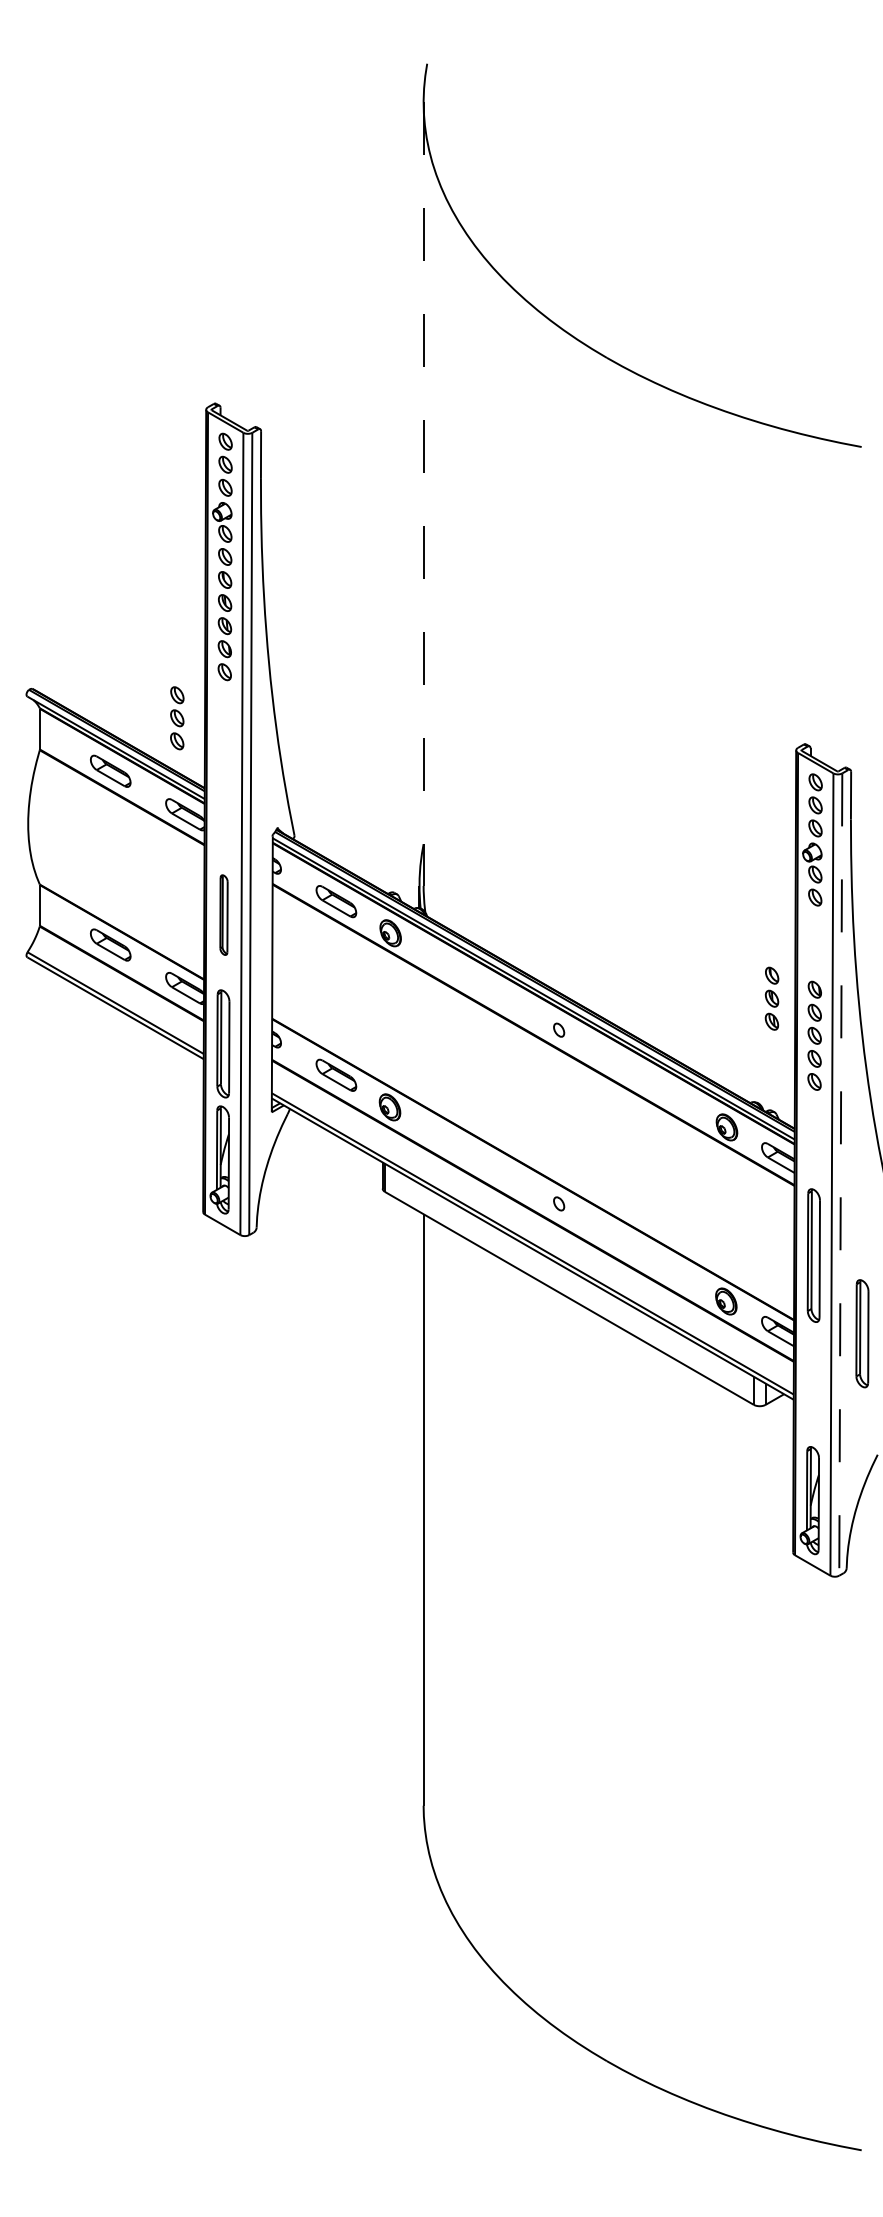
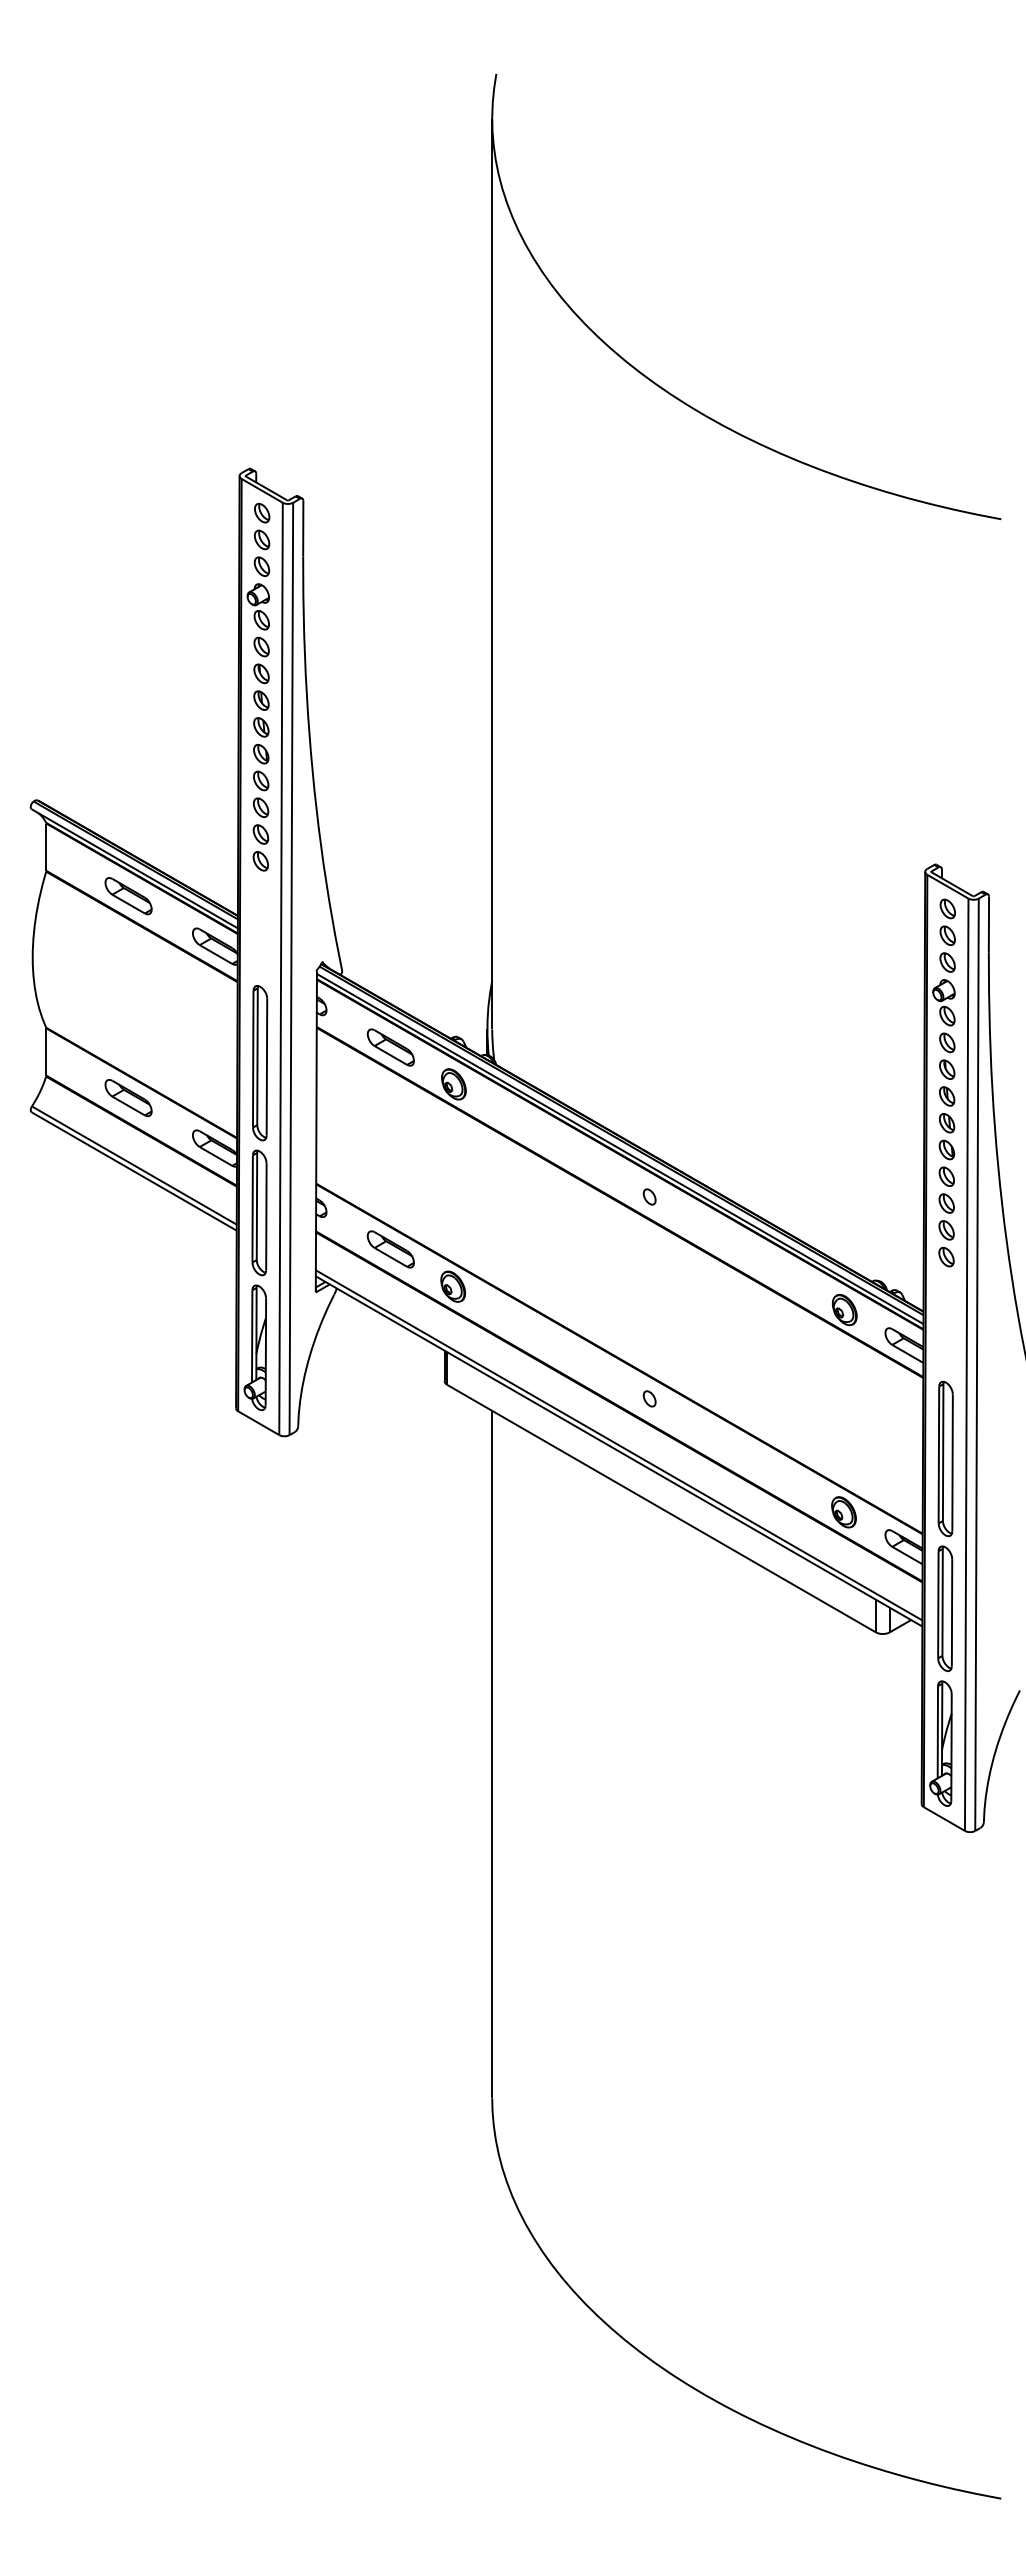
line: (423, 494) -> (492, 574), dashed -> solid
part: (176, 718) -> (260, 834), moved
part: (224, 915) -> (260, 1063), size x1.67
part: (771, 998) -> (946, 1096), moved
line: (841, 1175) -> (977, 1365), dashed -> solid
part: (862, 1333) -> (945, 1608), moved

